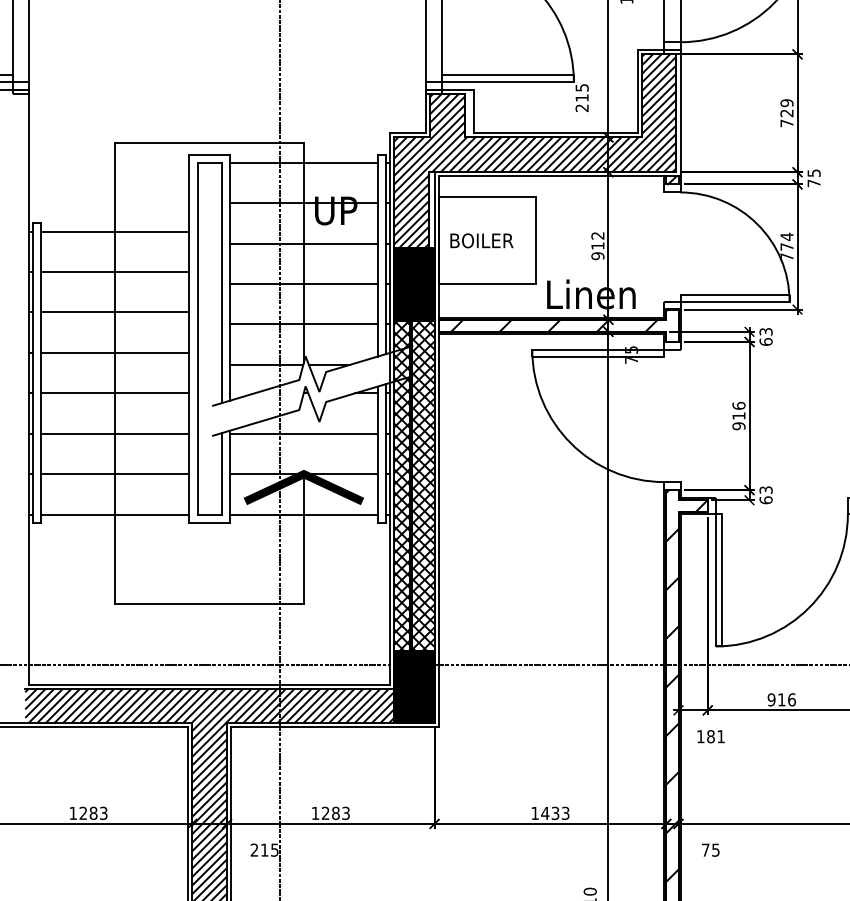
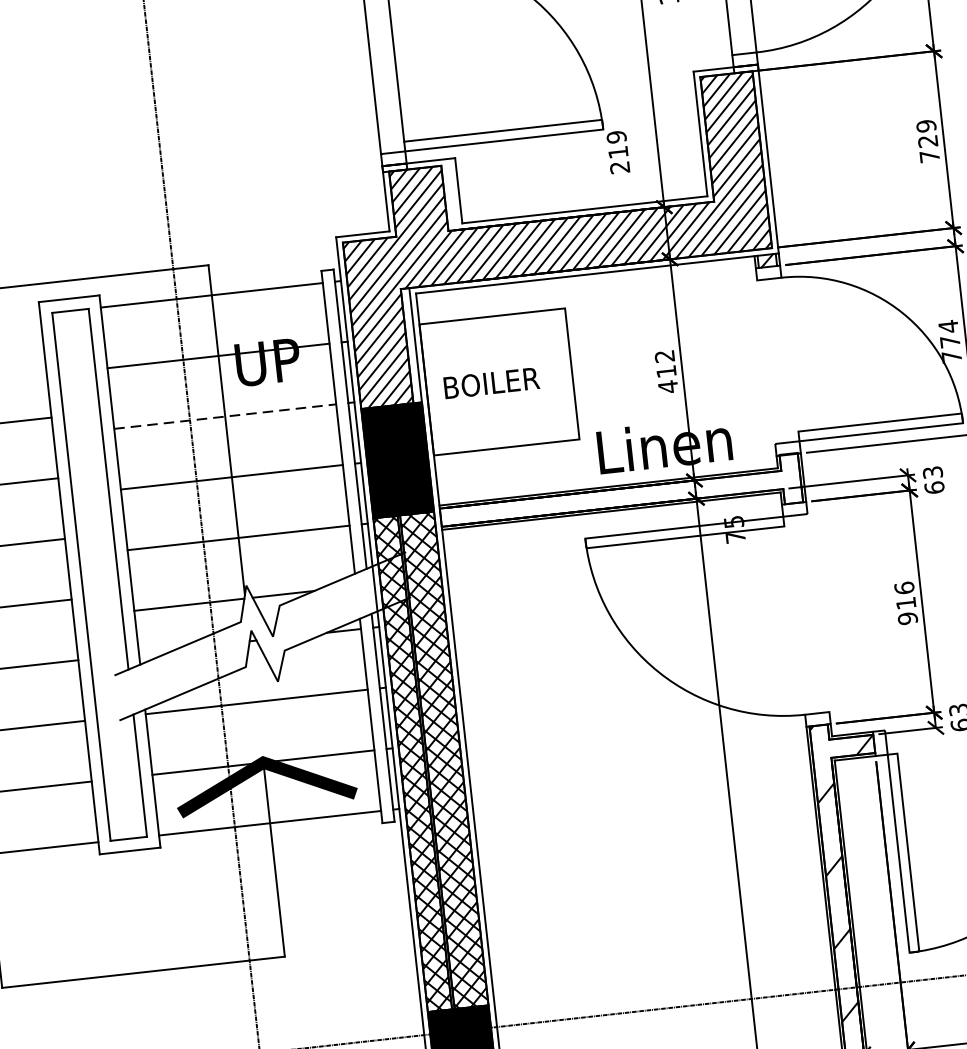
text: (581, 87) -> (615, 136), 215 -> 219
line: (304, 243) -> (226, 416), solid -> dashed
text: (597, 256) -> (667, 387), 912 -> 412
hatch: (559, 320) -> (621, 489), removed

